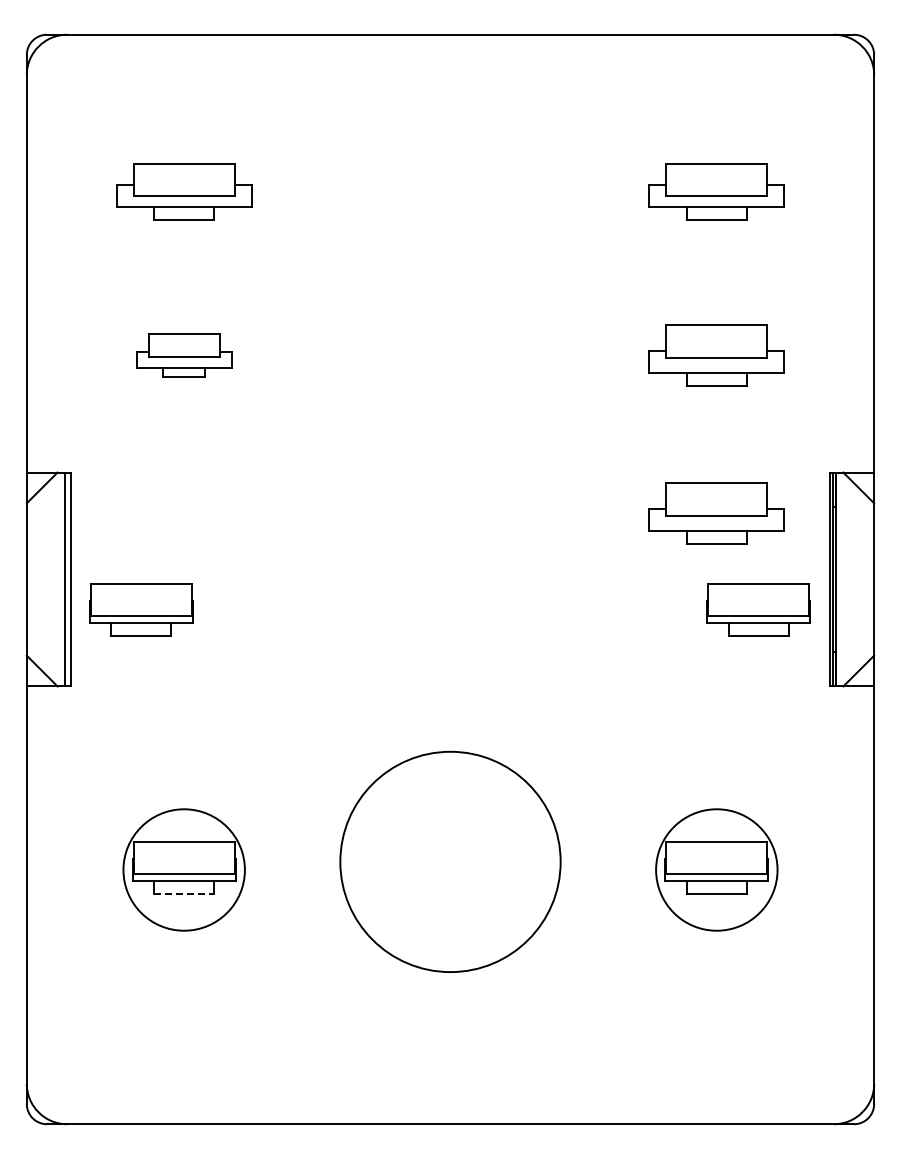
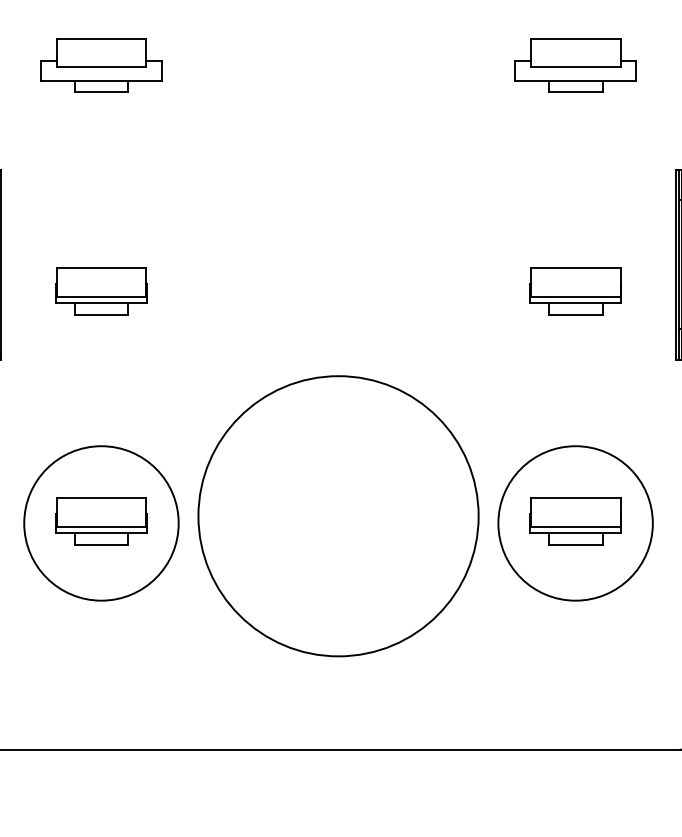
part: (184, 355) -> (101, 65), size x1.43
part: (716, 513) -> (575, 206), removed
part: (141, 609) -> (101, 291), moved
part: (758, 609) -> (575, 291), moved
circle: (450, 861) -> (338, 515), size x1.43
circle: (183, 869) -> (100, 522), size x1.43
circle: (716, 869) -> (575, 522), size x1.43
line: (184, 894) -> (101, 545), dashed -> solid

